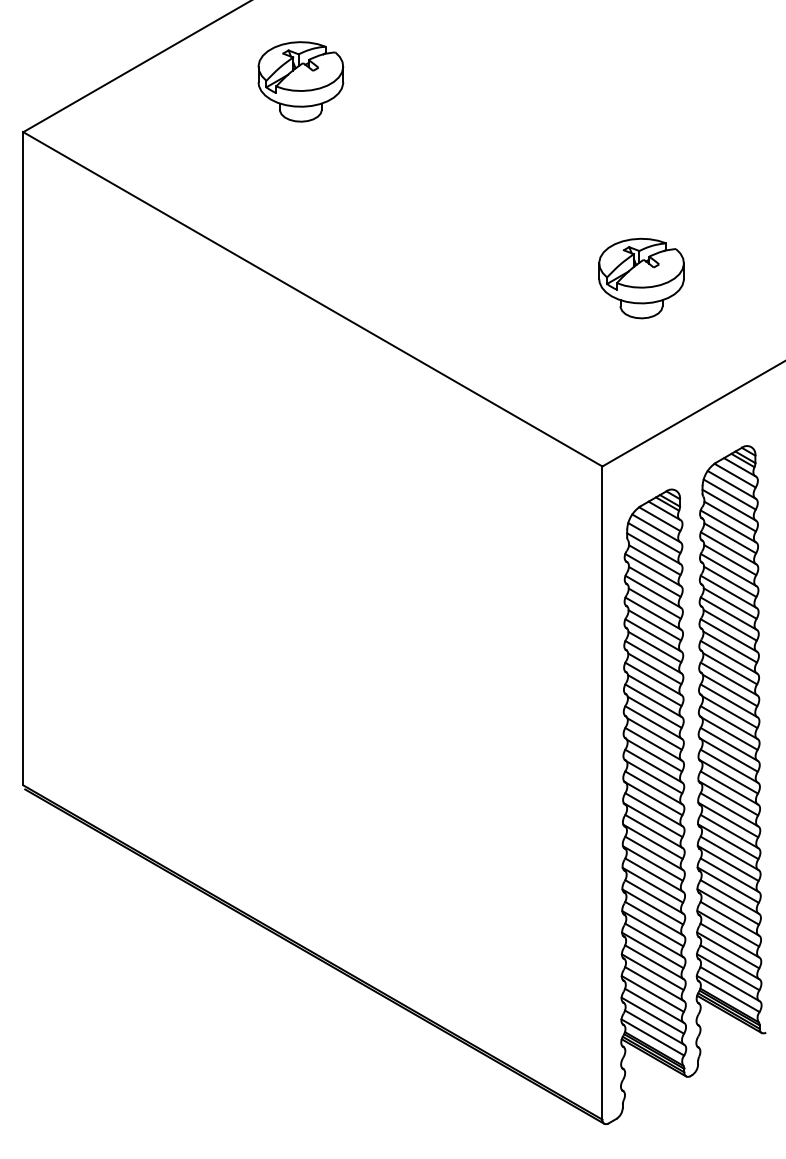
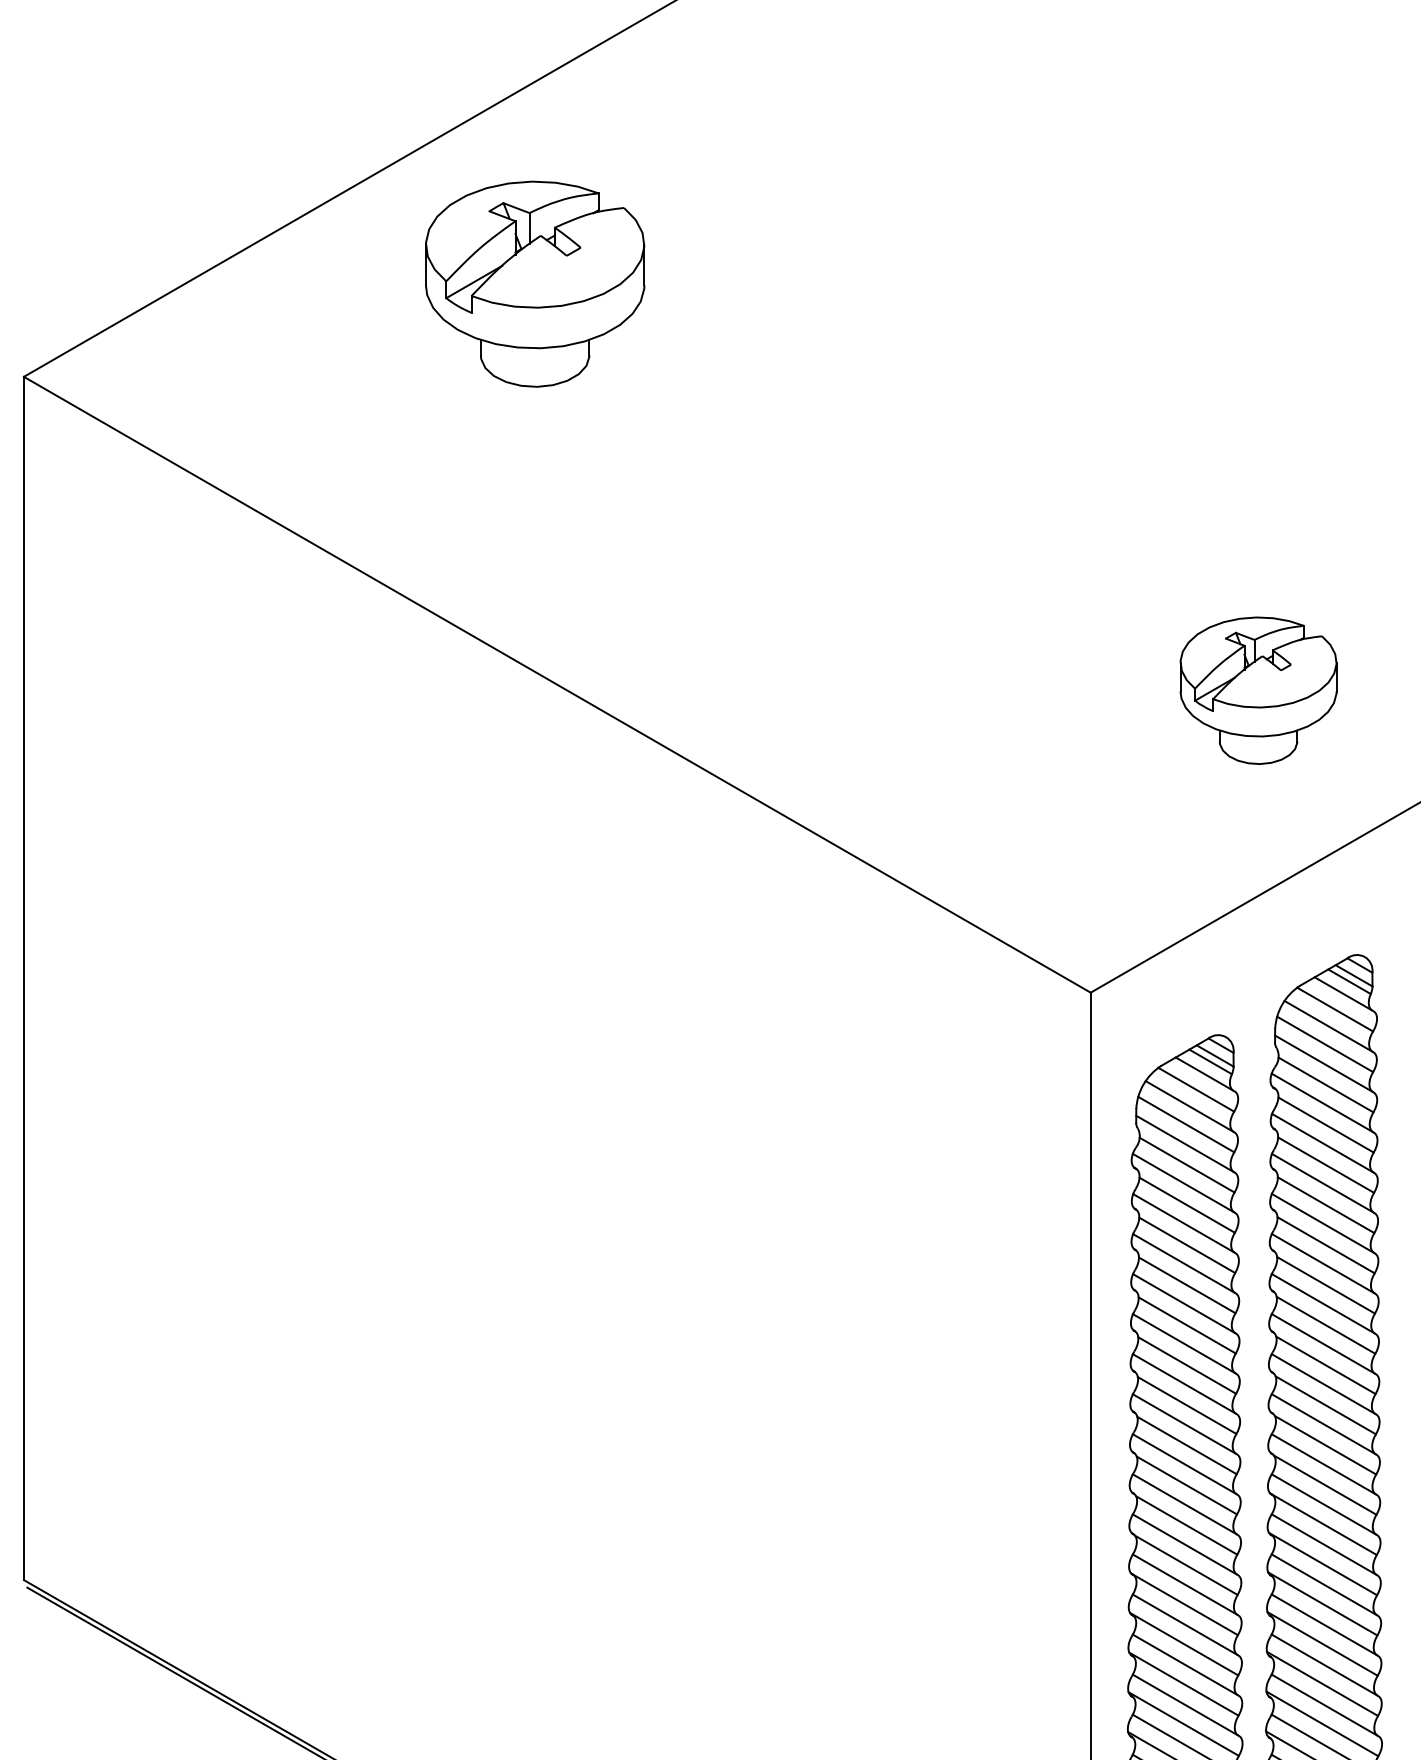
part: (300, 81) -> (534, 283), size x1.4
part: (641, 278) -> (1258, 690), moved

